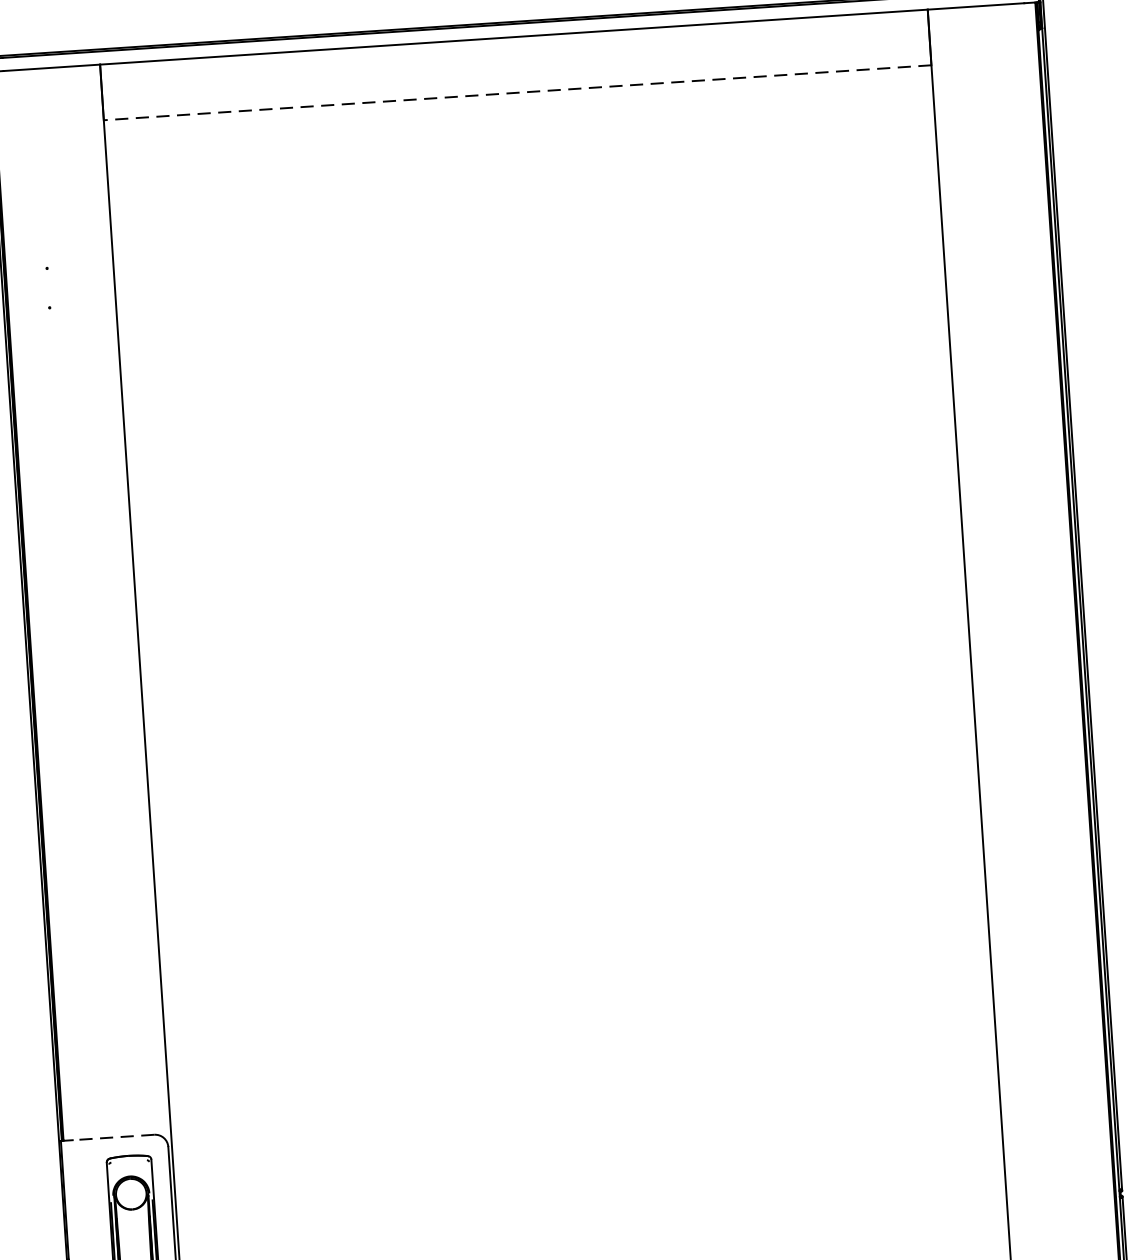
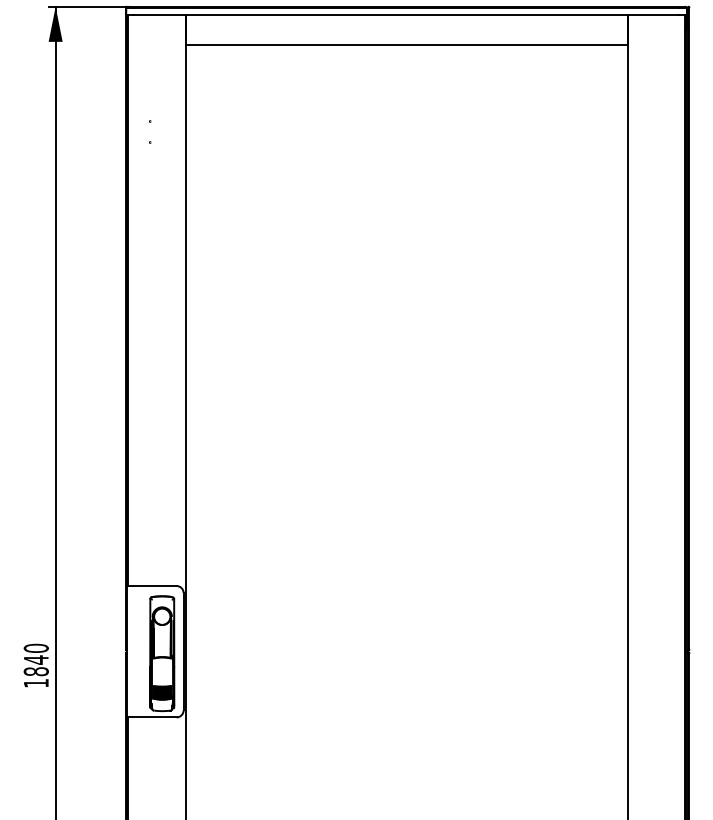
line: (517, 92) -> (406, 44), dashed -> solid
line: (112, 1138) -> (154, 586), dashed -> solid

